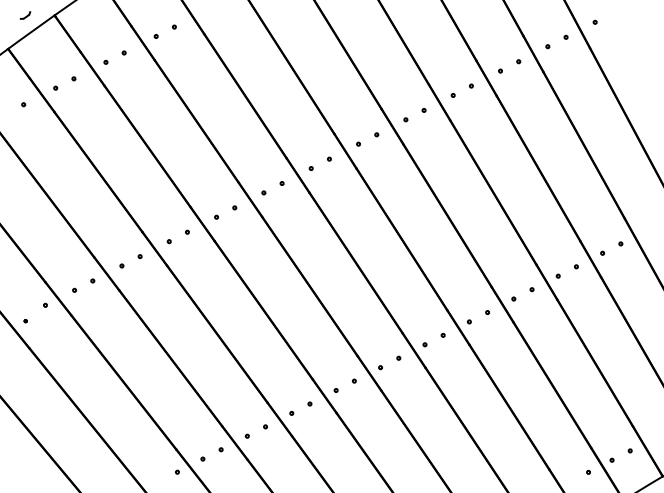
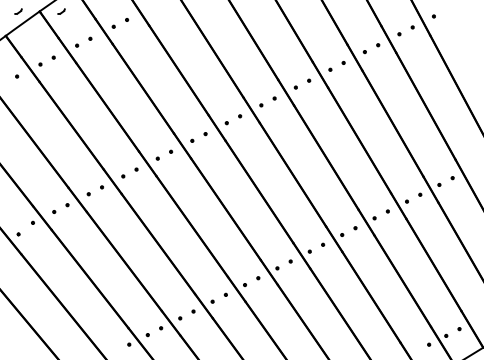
part: (84, 15) -> (61, 11), added

